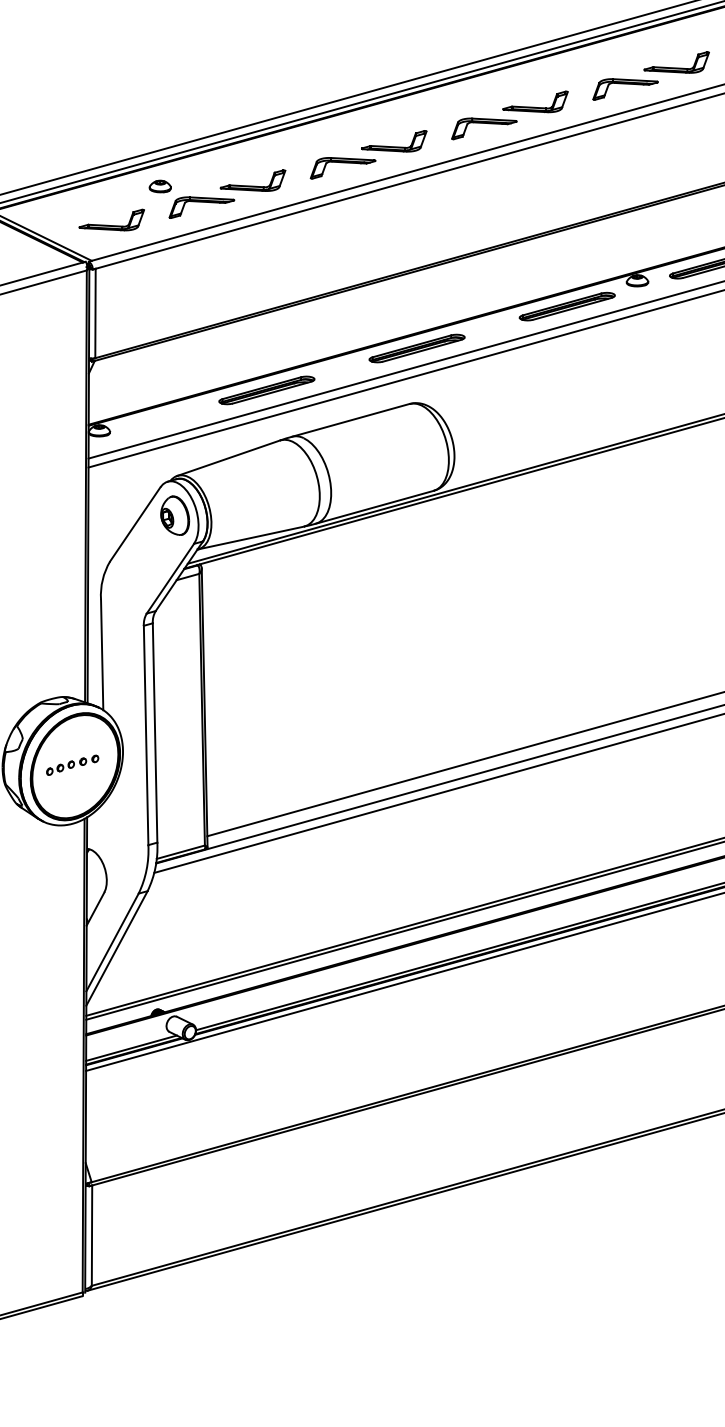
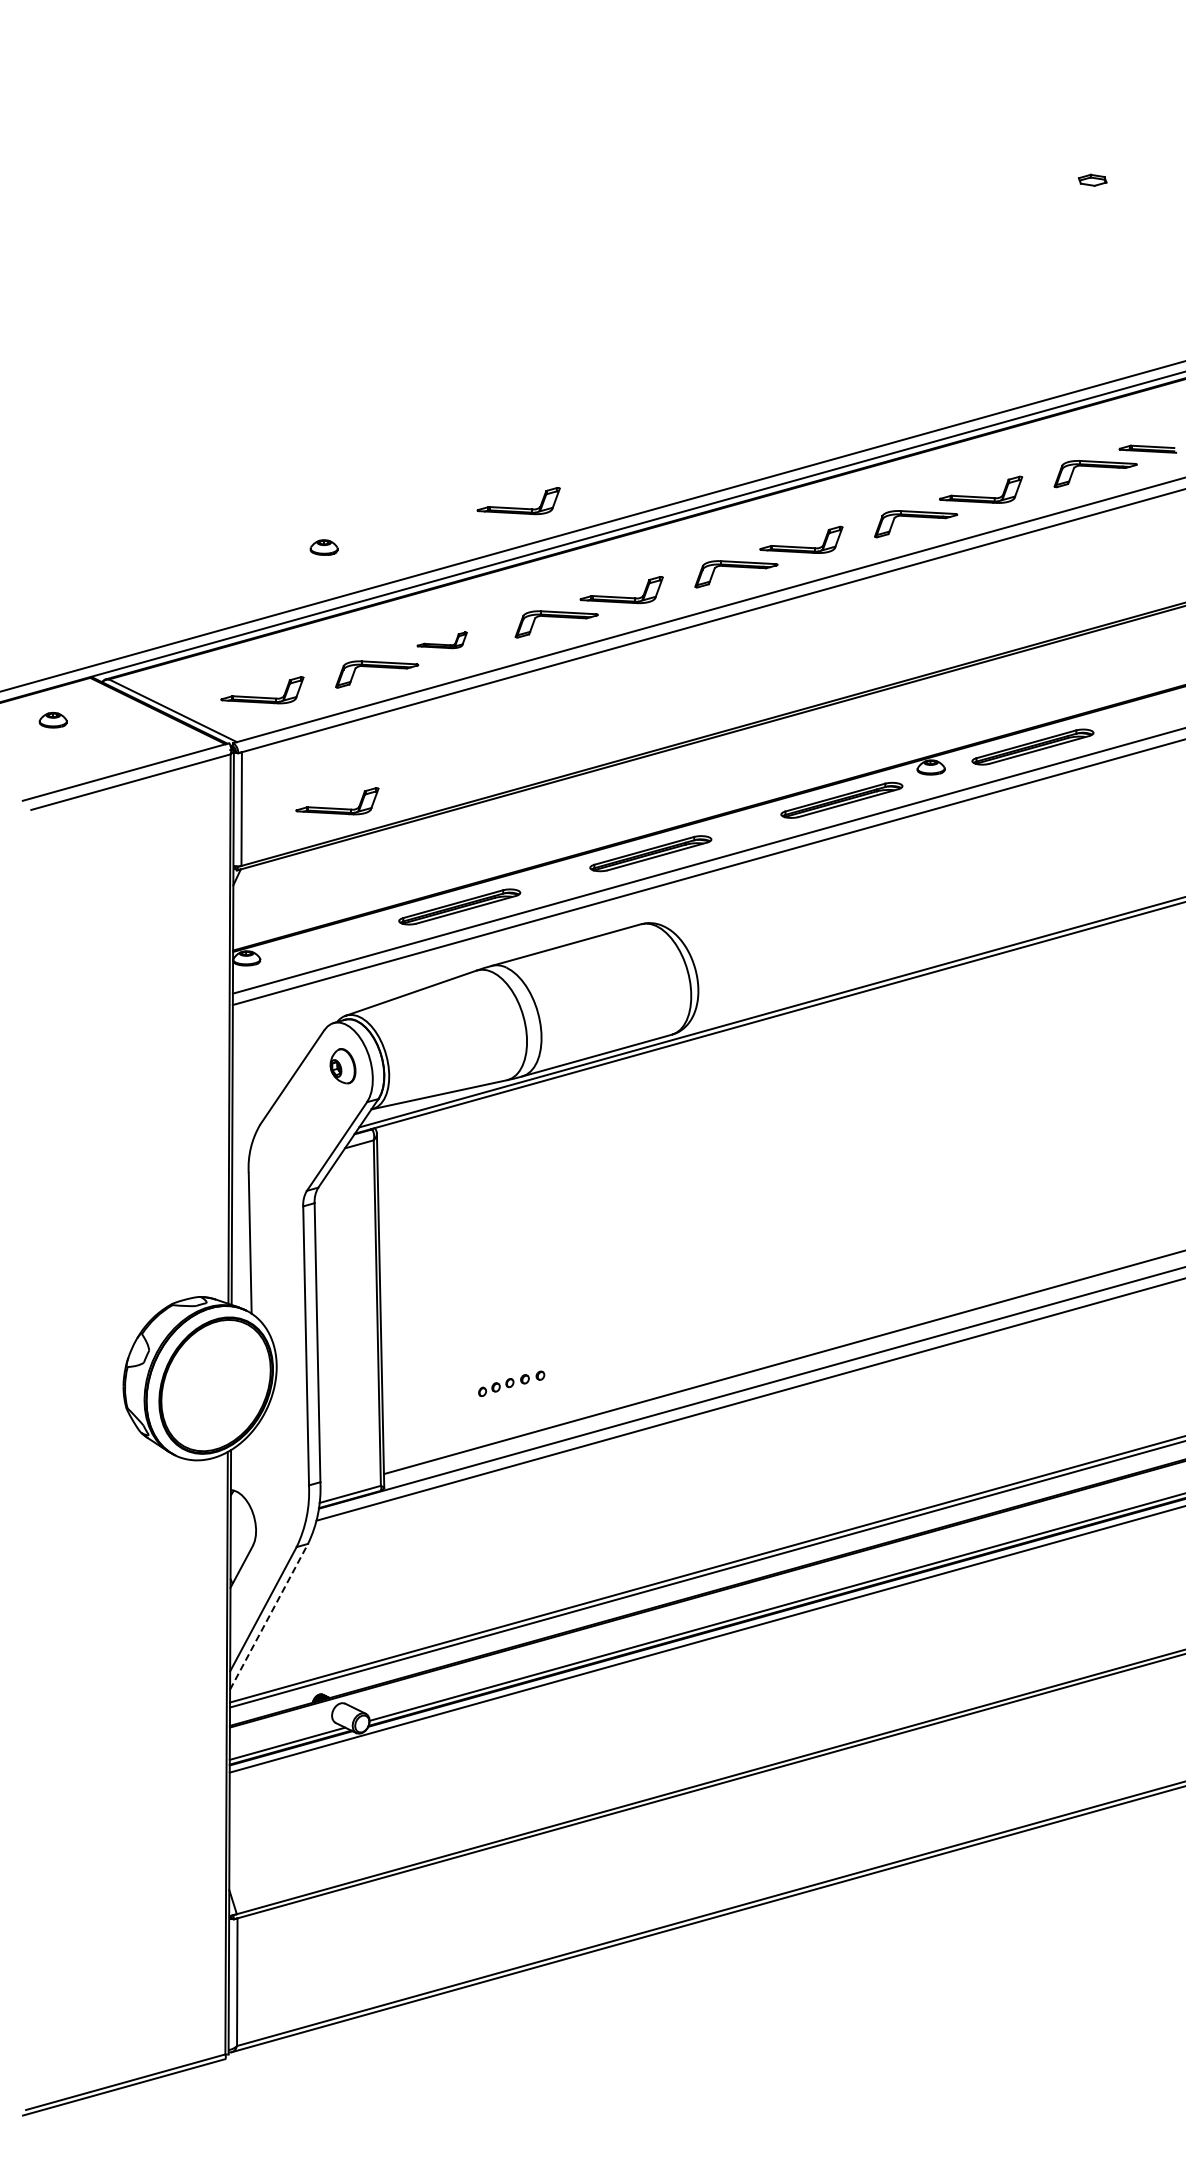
part: (313, 71) -> (518, 501), added
part: (253, 180) -> (442, 640), size x0.6
part: (159, 186) -> (323, 547), moved
part: (170, 312) -> (336, 807), added
part: (174, 515) -> (342, 1065), size x0.7
part: (72, 765) -> (511, 1383), moved
line: (117, 948) -> (269, 1616), solid -> dashed

